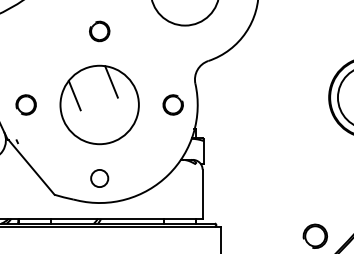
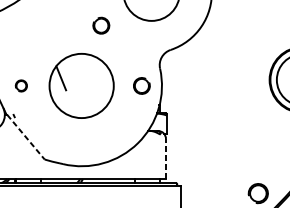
part: (99, 31) -> (101, 25), moved
line: (111, 81) -> (91, 66), removed
part: (25, 104) -> (20, 85), size x0.7
line: (31, 167) -> (25, 137), solid -> dashed
circle: (99, 178) -> (81, 146), removed
line: (202, 194) -> (165, 159), solid -> dashed

